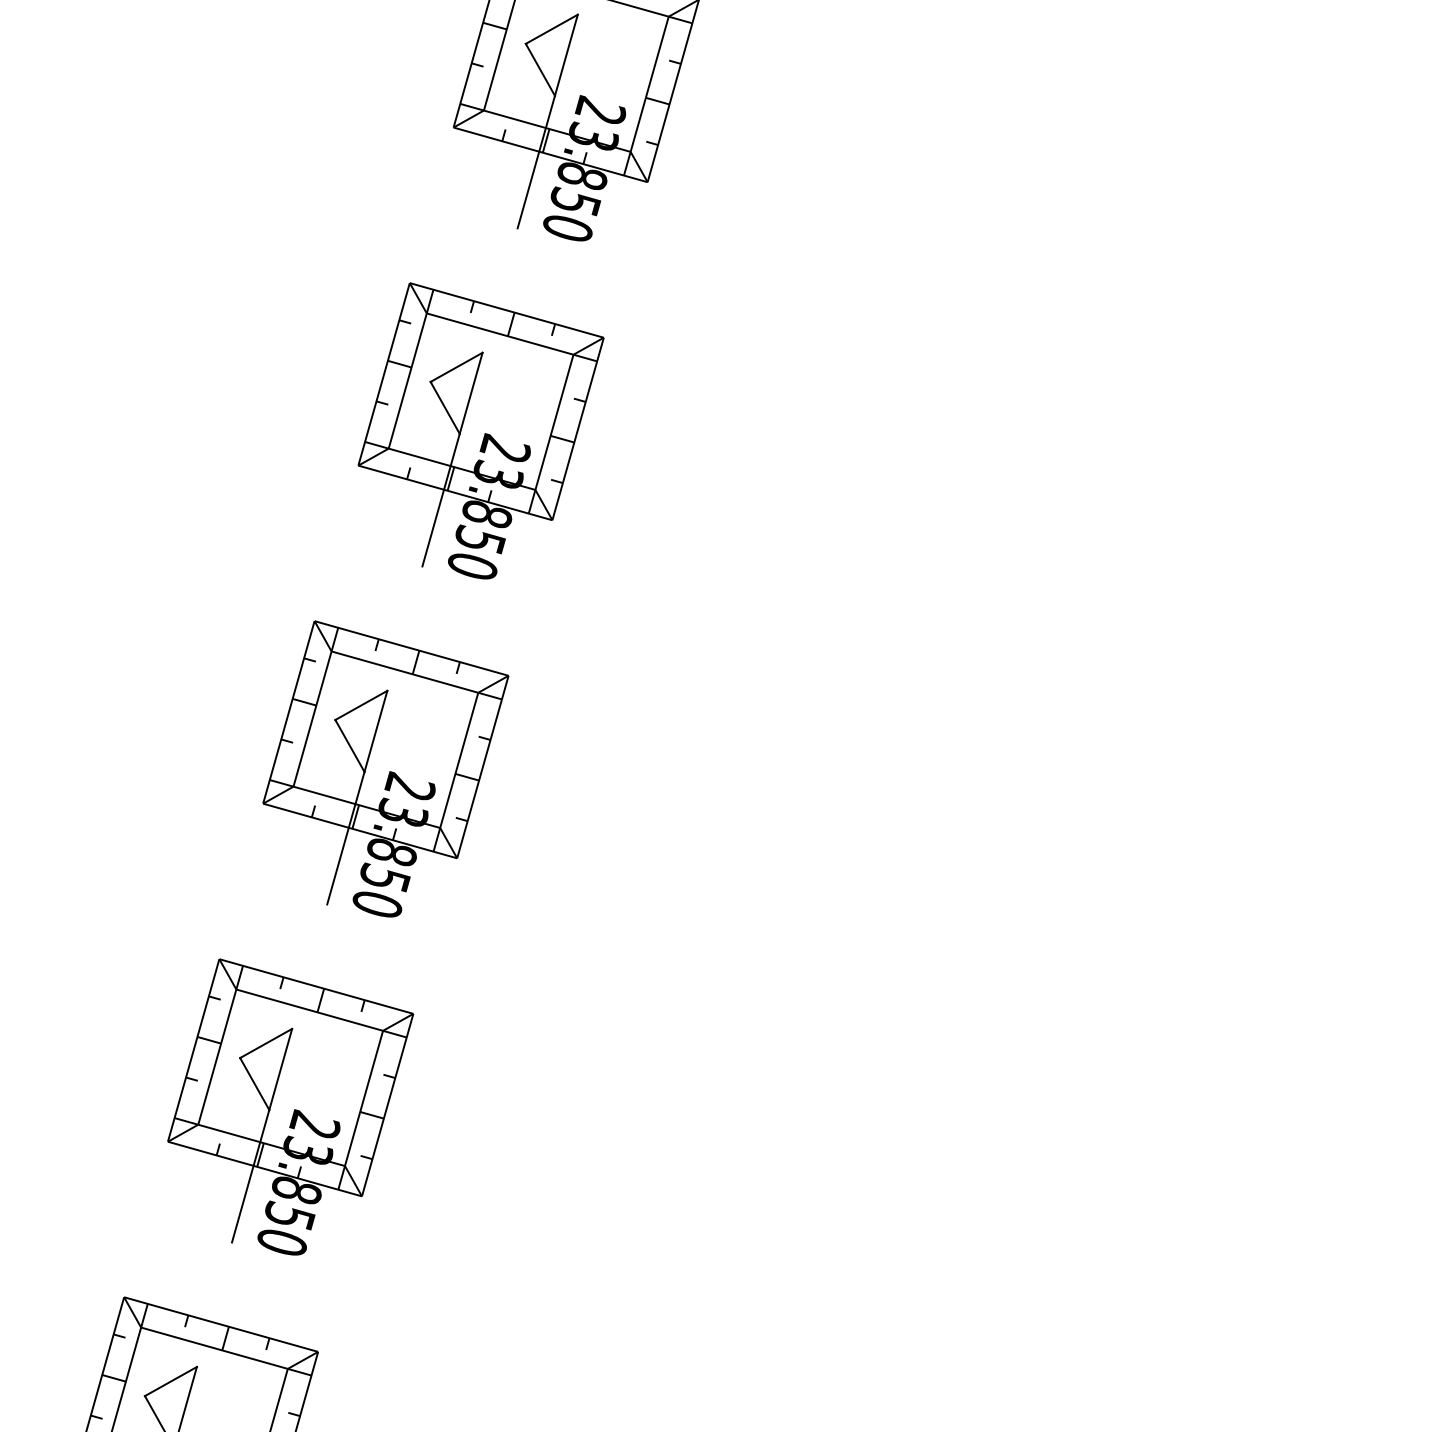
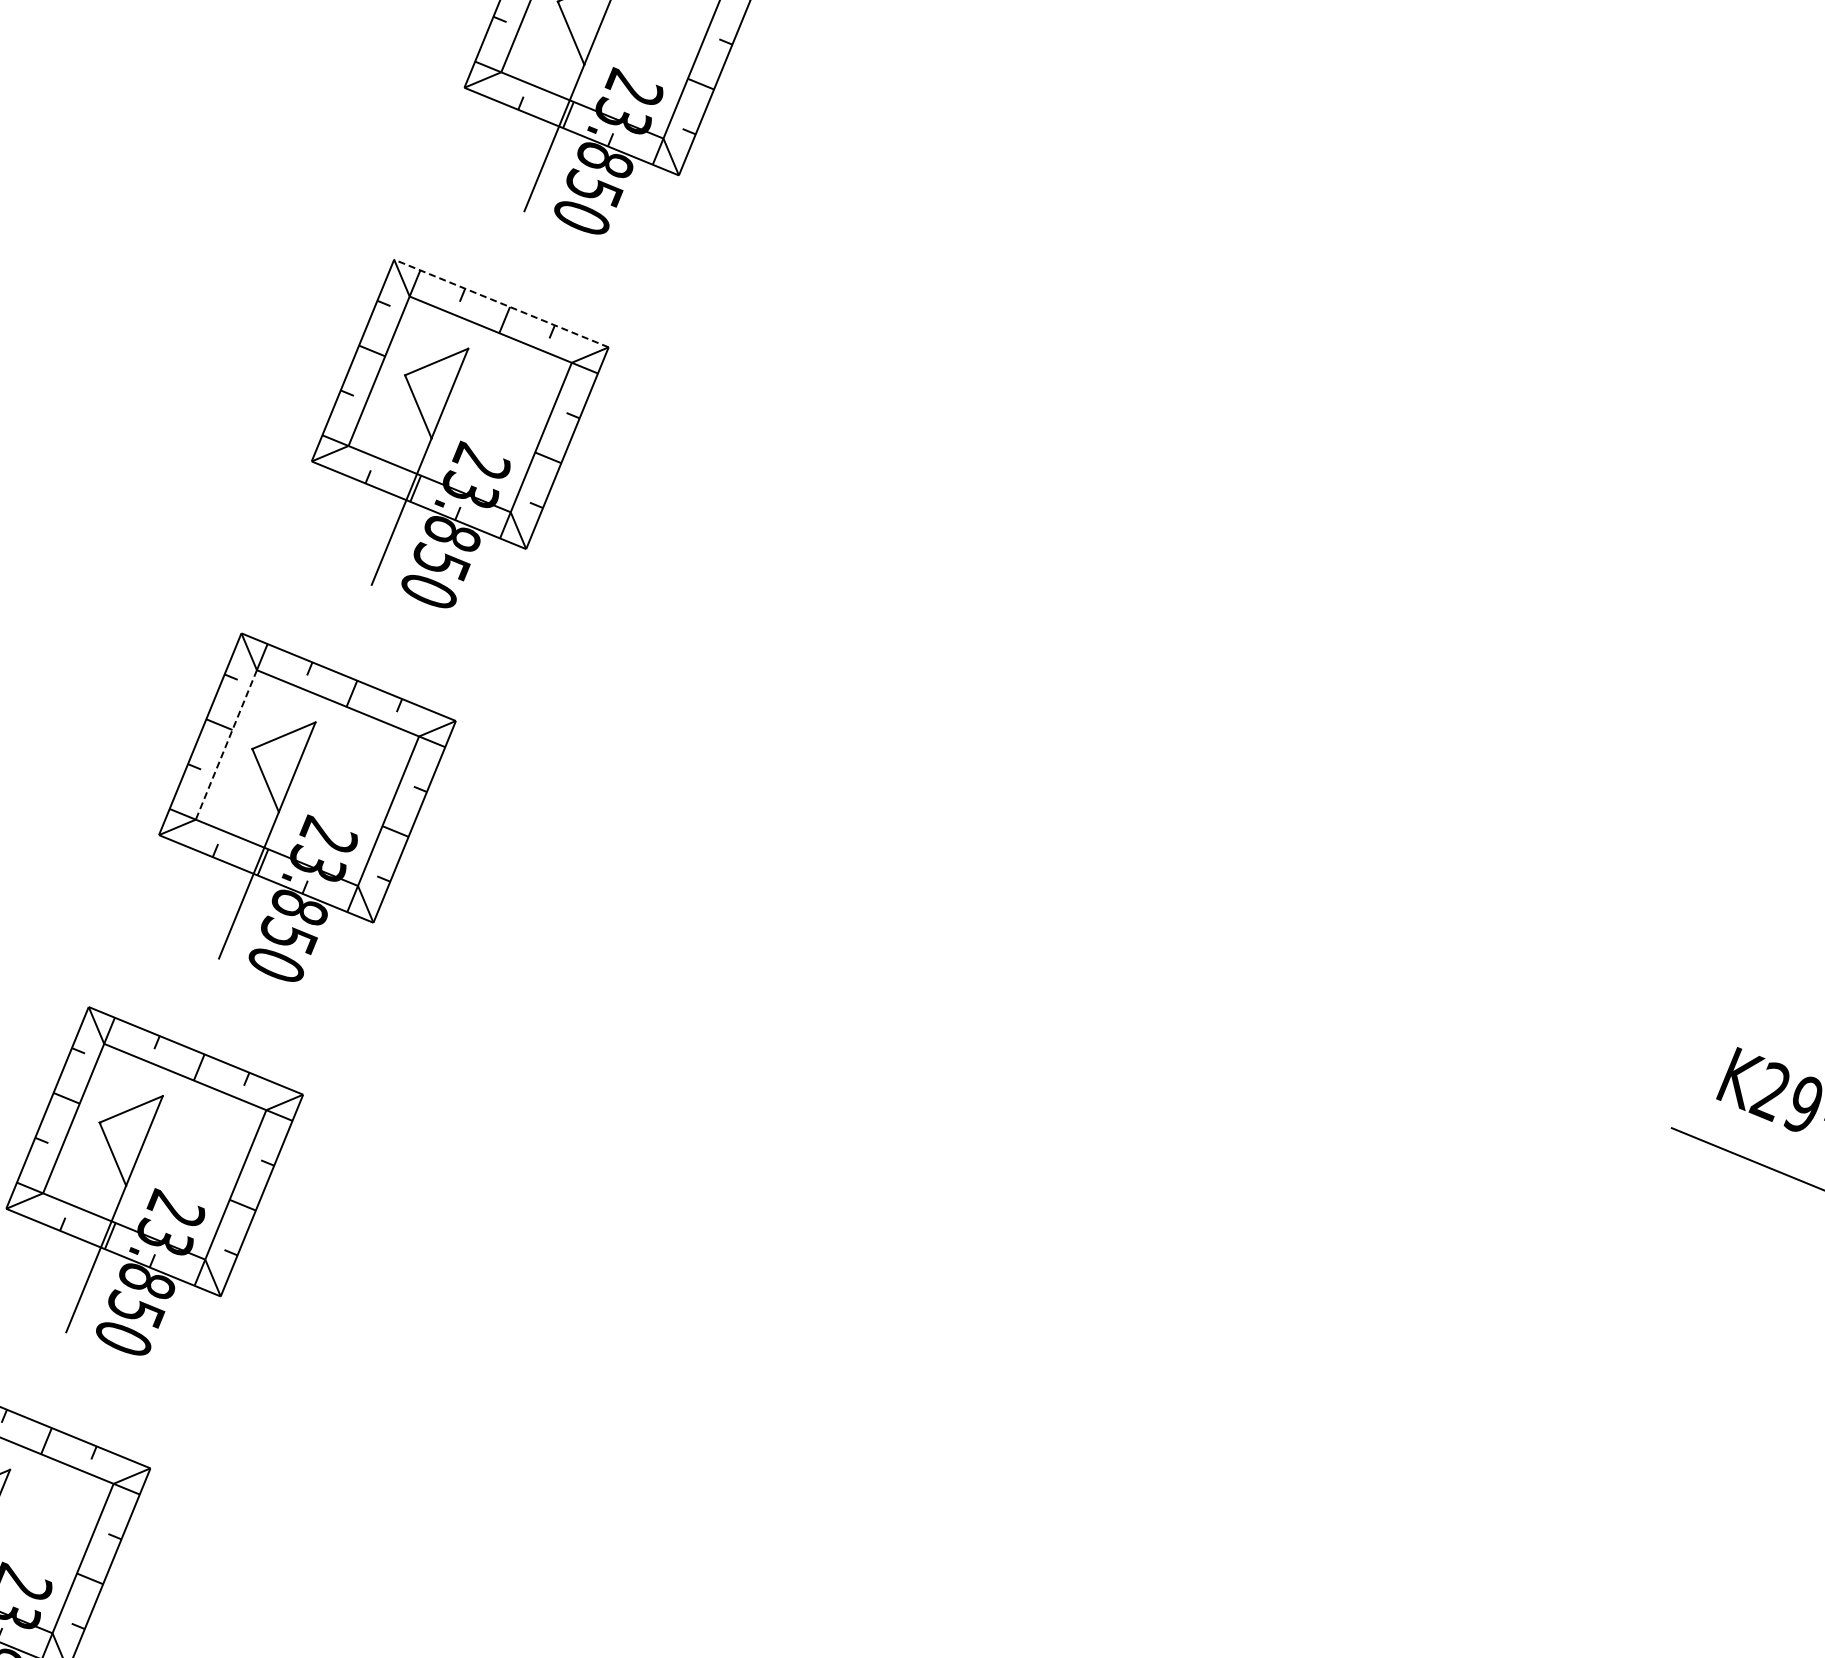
line: (506, 310) -> (501, 303), solid -> dashed
line: (312, 718) -> (226, 744), solid -> dashed

